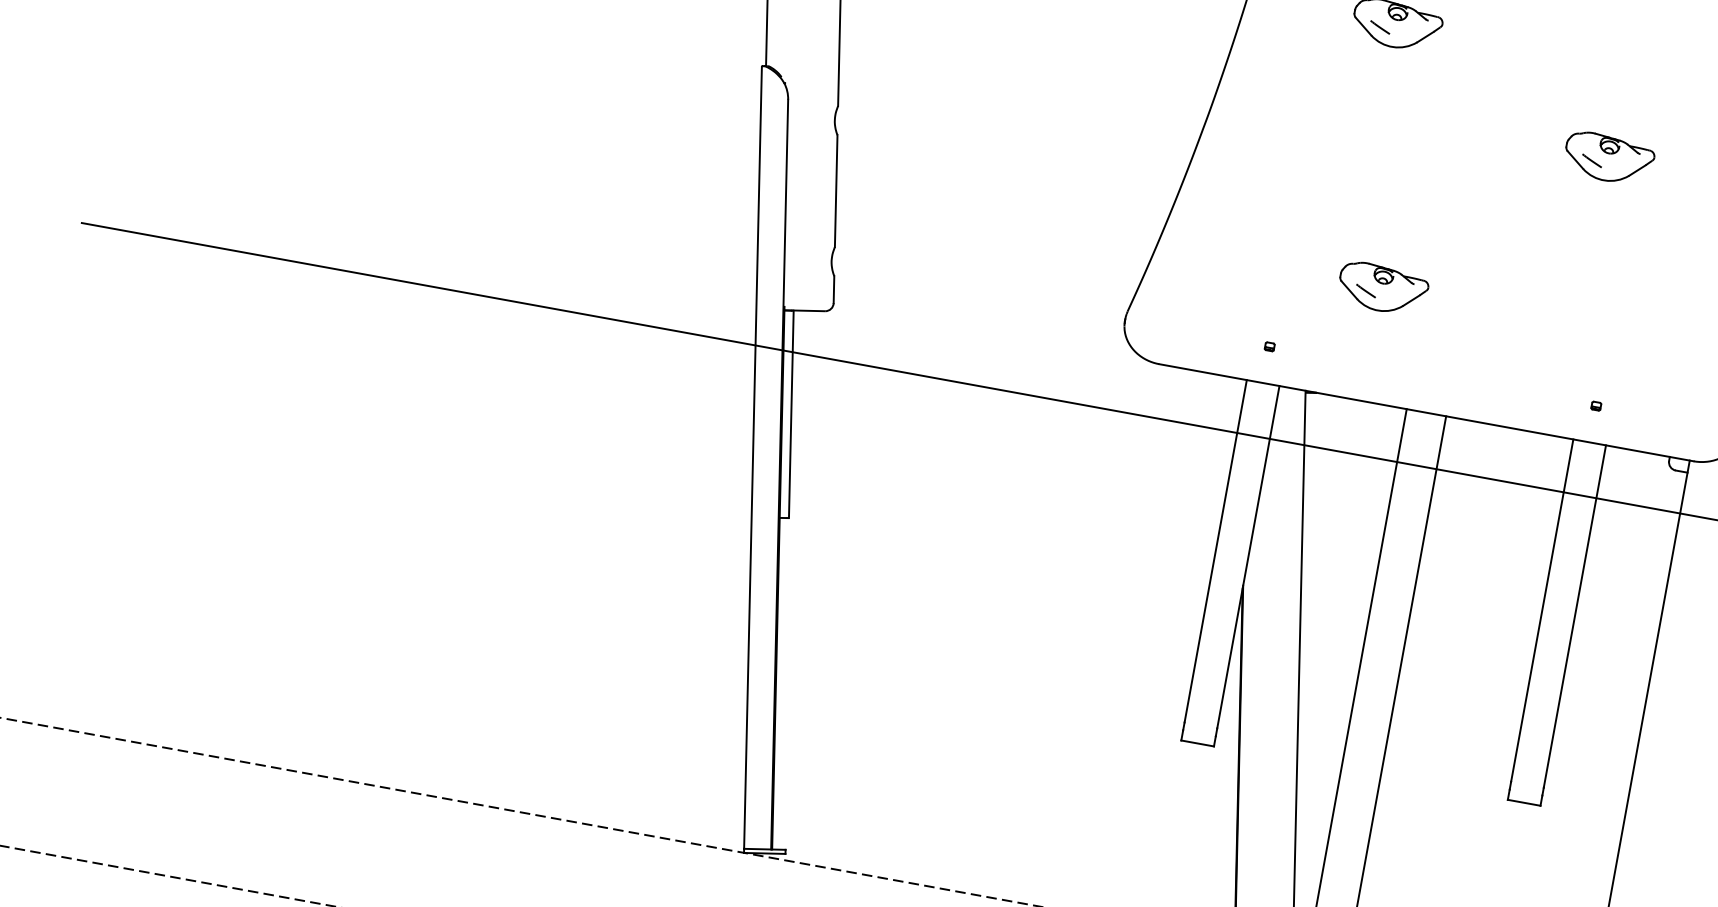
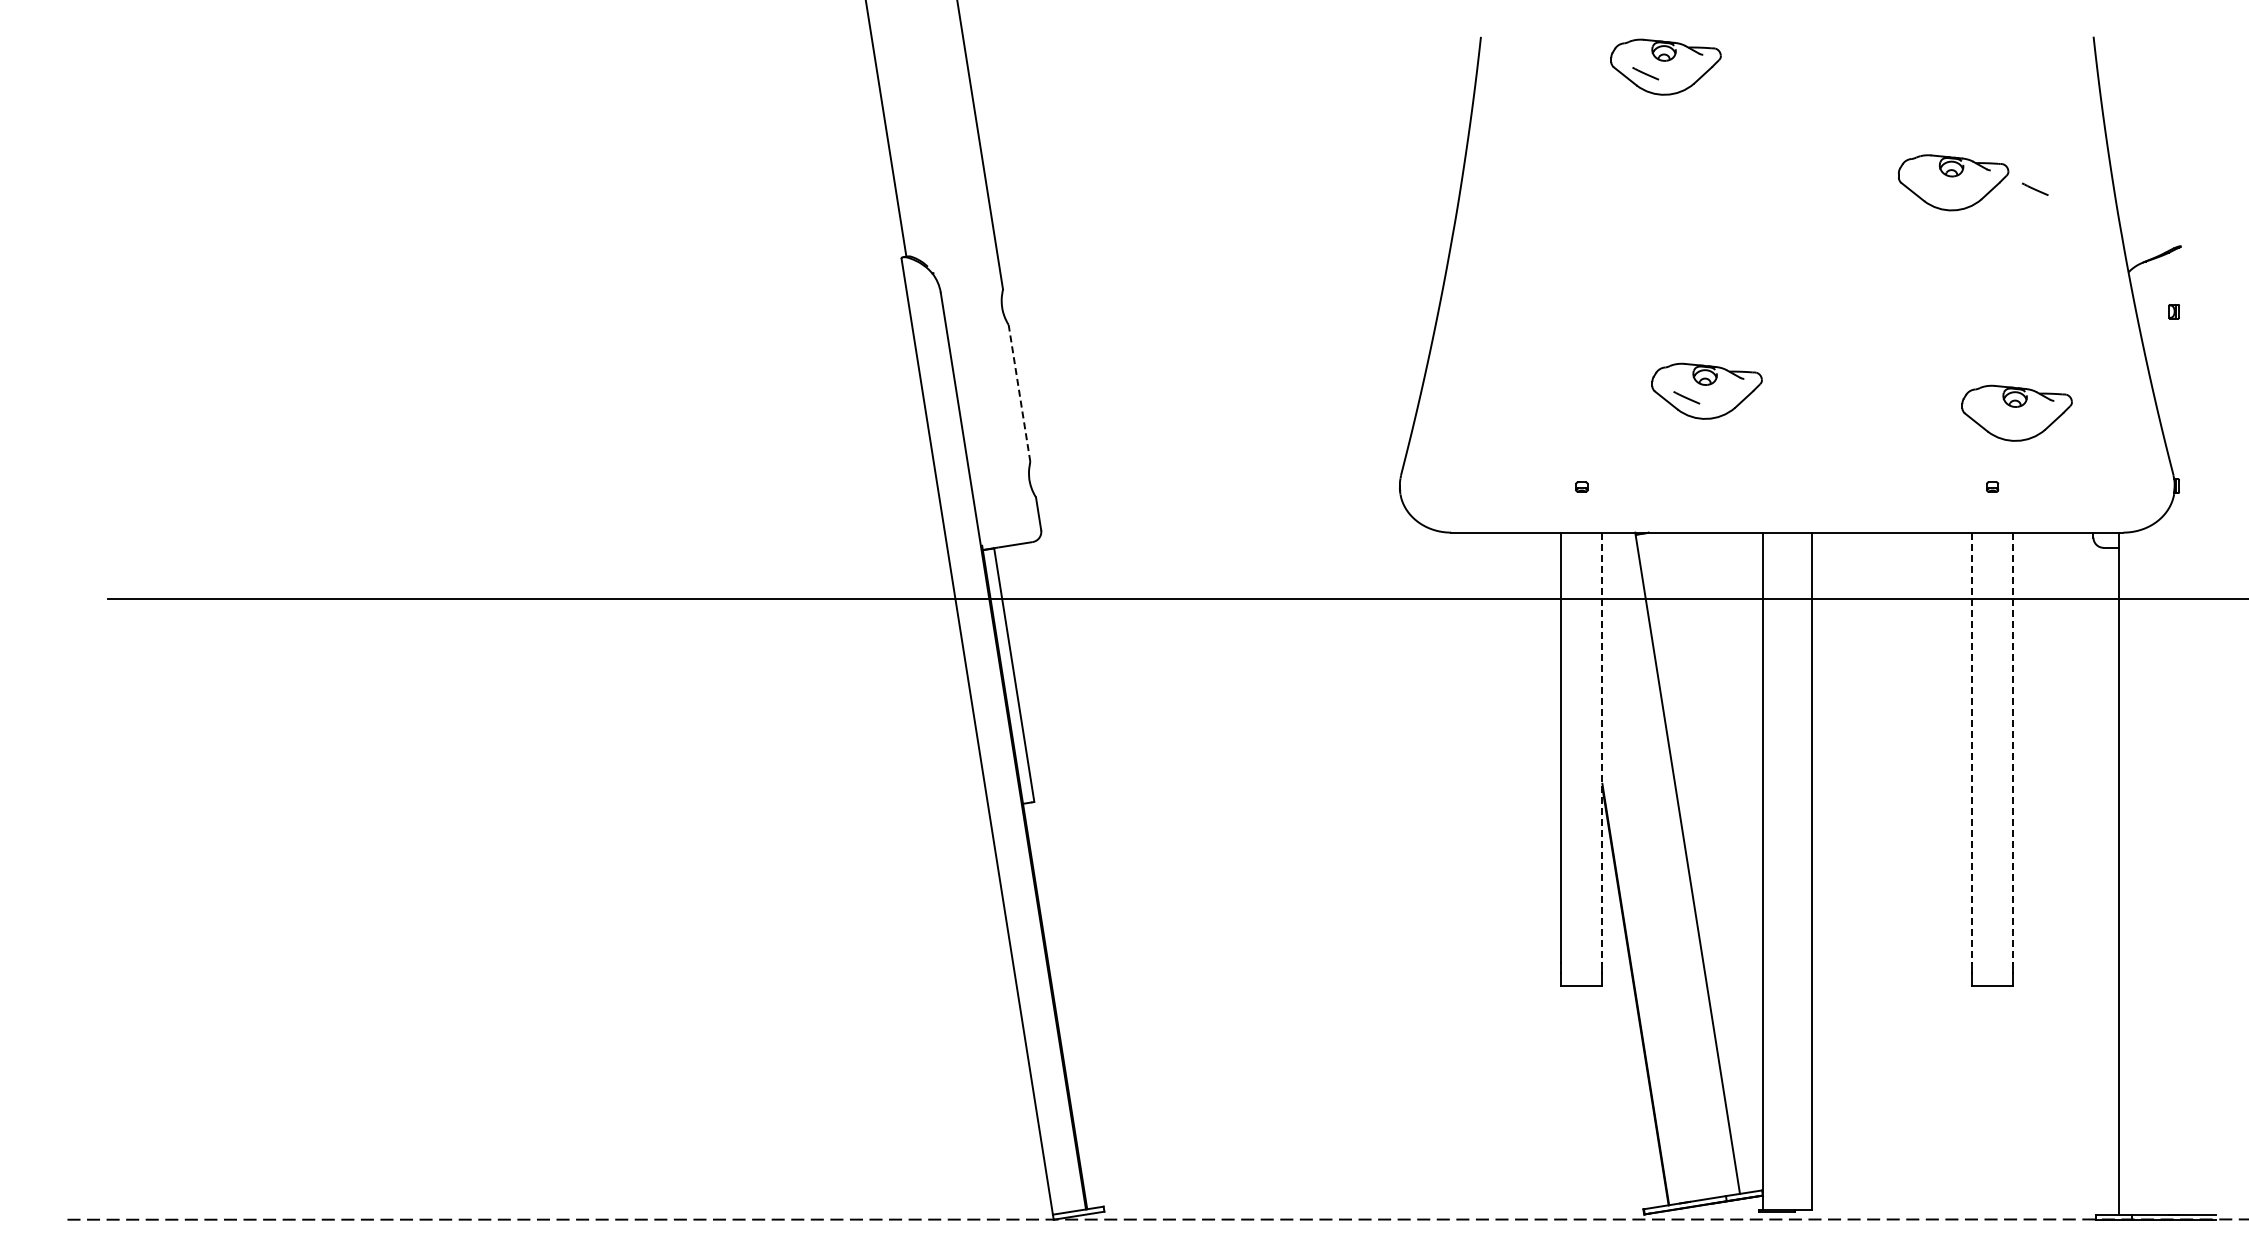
line: (1592, 160) -> (2035, 188), moved
line: (836, 190) -> (1019, 392), solid -> dashed
part: (1626, 350) -> (2016, 412), added
line: (1248, 557) -> (1602, 748), solid -> dashed
line: (1542, 611) -> (1972, 748), solid -> dashed
line: (1575, 617) -> (2013, 748), solid -> dashed

